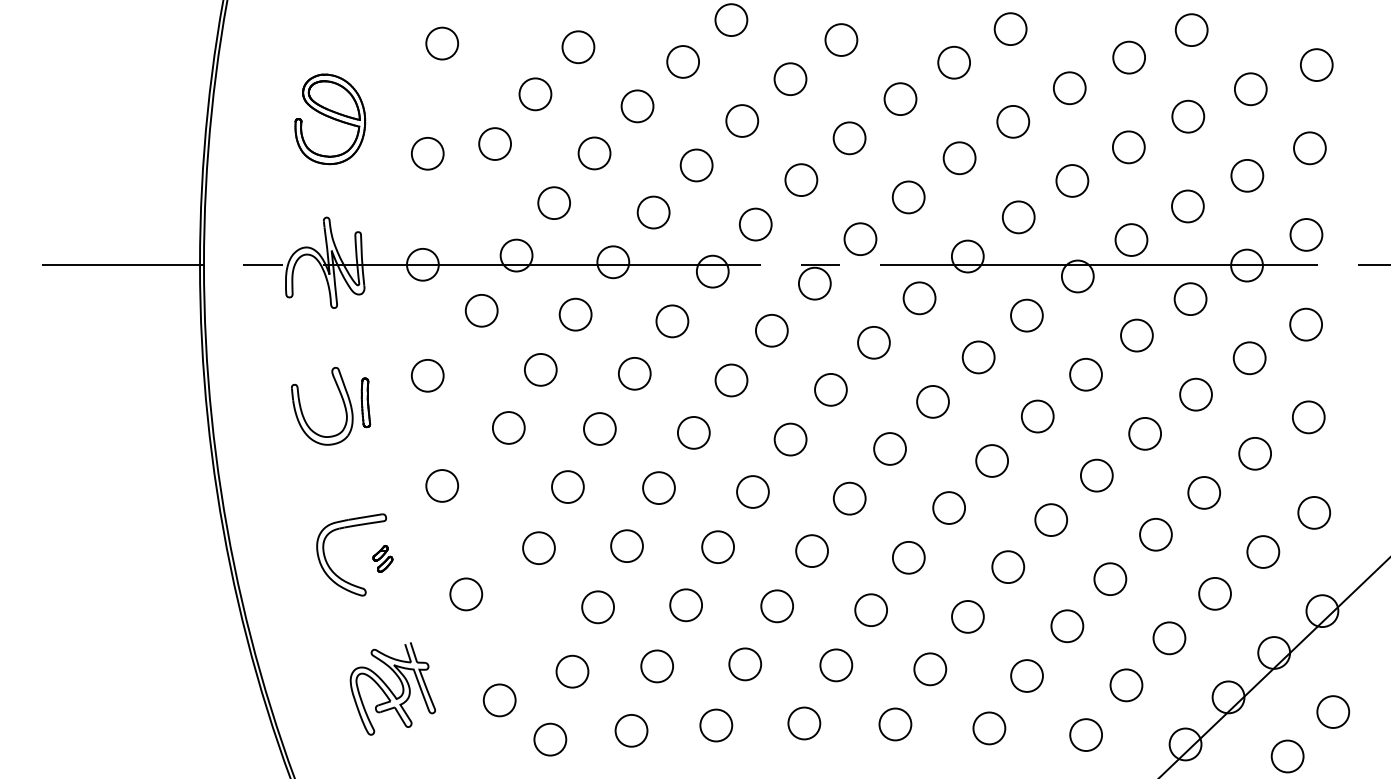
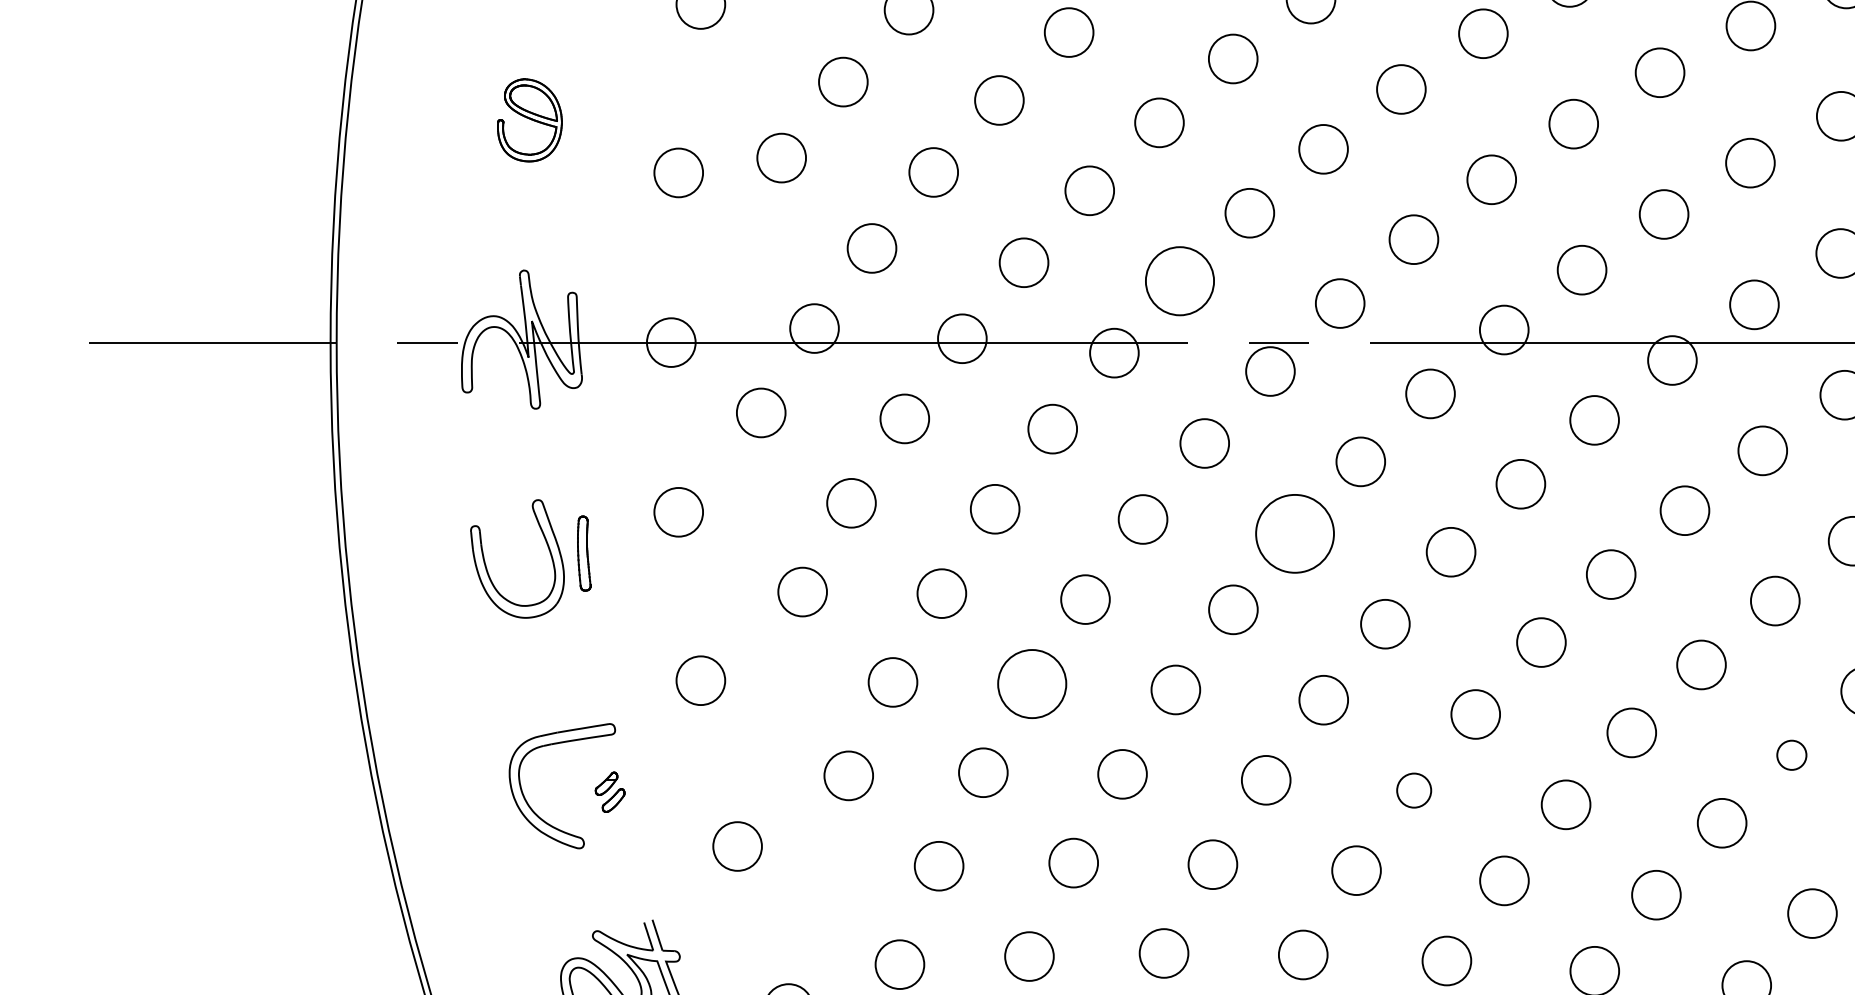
part: (330, 119) -> (530, 120), size x0.6
circle: (755, 224) -> (1179, 281), size x1.4
circle: (830, 389) -> (1294, 533), size x1.6
circle: (658, 487) -> (1031, 683), size x1.4
circle: (1155, 534) -> (1791, 754), size x0.6
circle: (908, 557) -> (1413, 790), size x0.7

